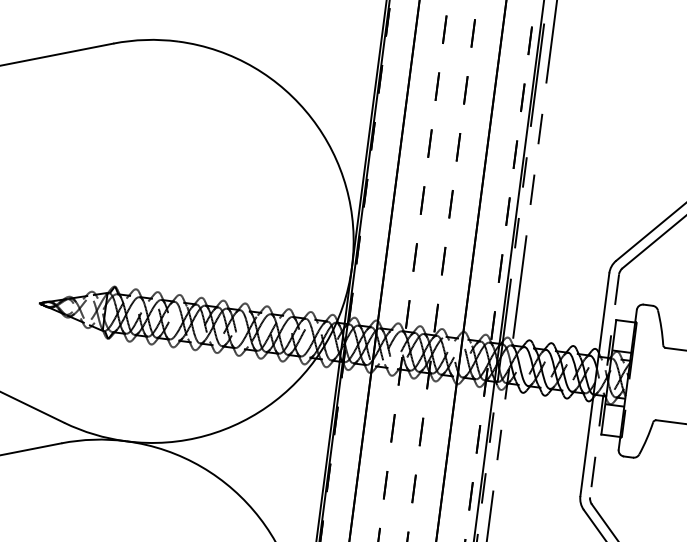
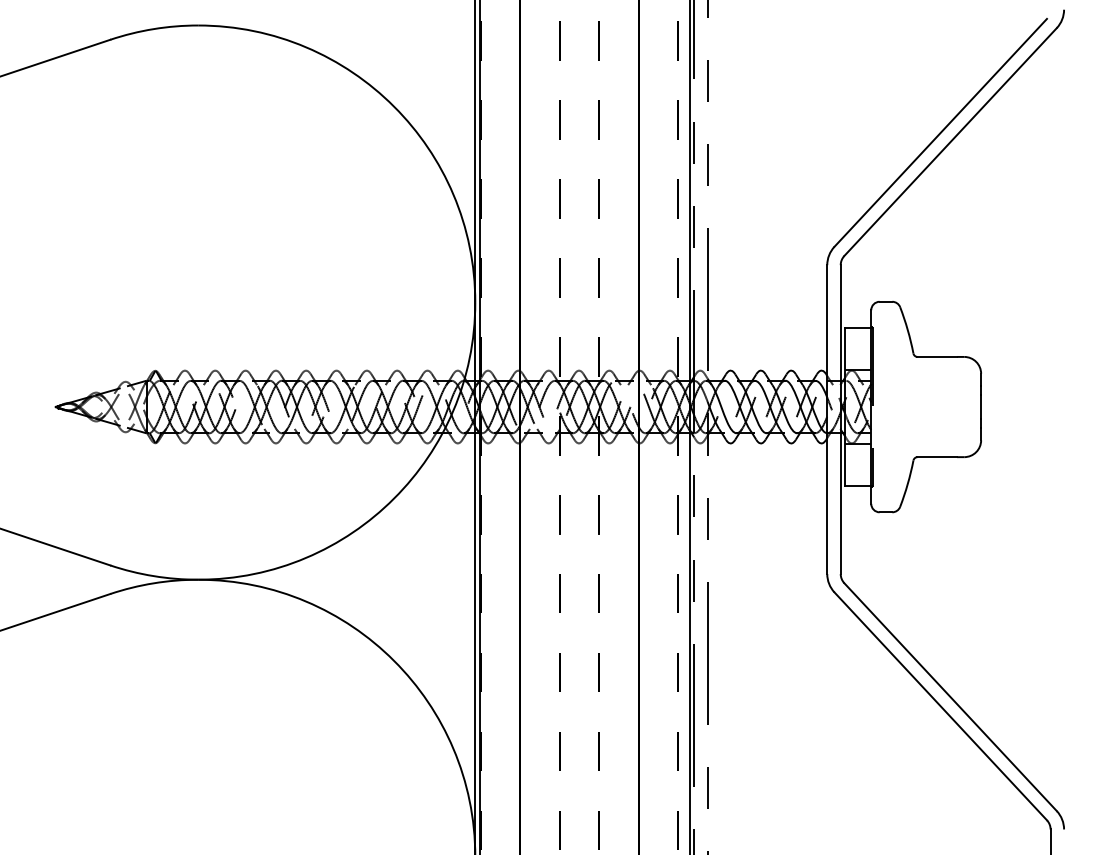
line: (604, 386) -> (840, 420), dashed -> solid

